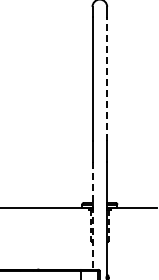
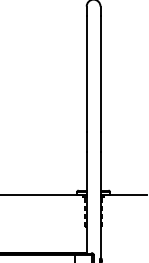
line: (107, 78) -> (100, 73), dashed -> solid
line: (92, 216) -> (86, 203), dashed -> solid

